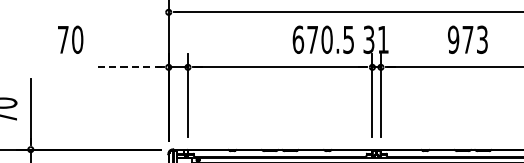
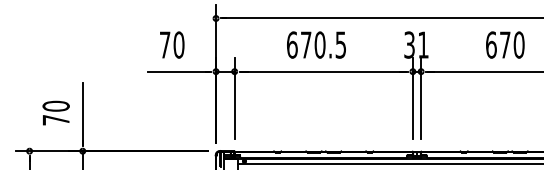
text: (70, 39) -> (172, 44), moved
text: (323, 39) -> (316, 44), moved
text: (467, 39) -> (504, 44), 973 -> 670
line: (129, 67) -> (178, 71), dashed -> solid

